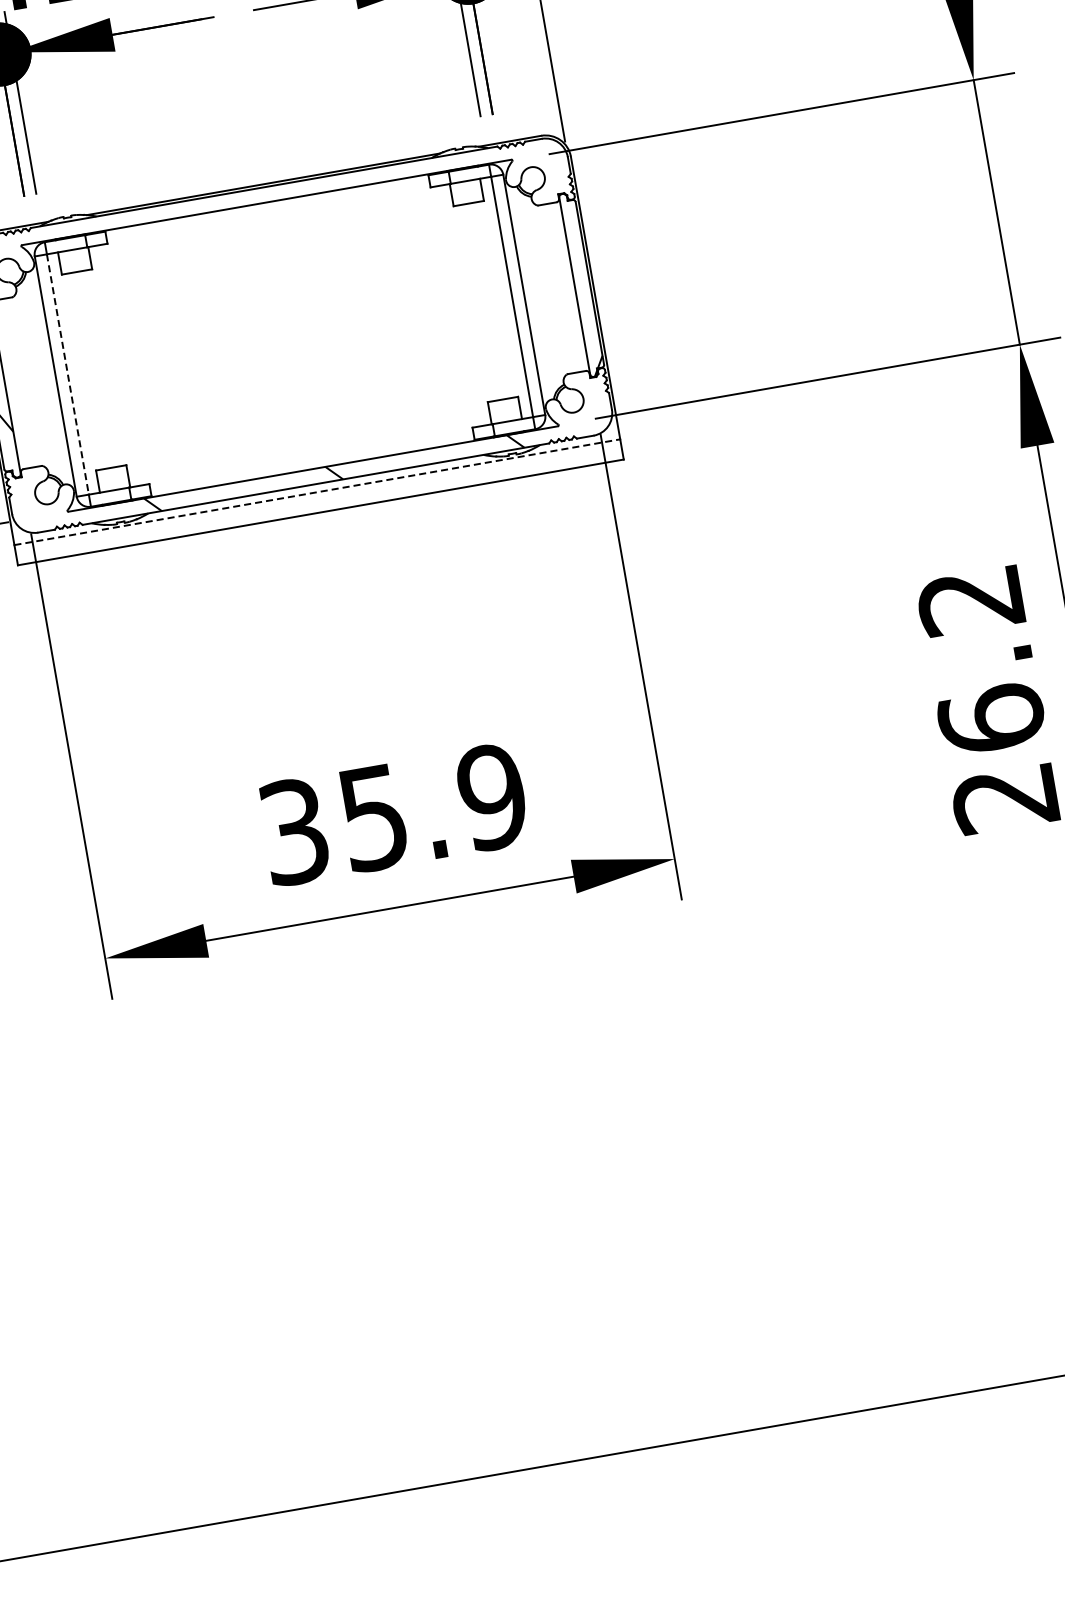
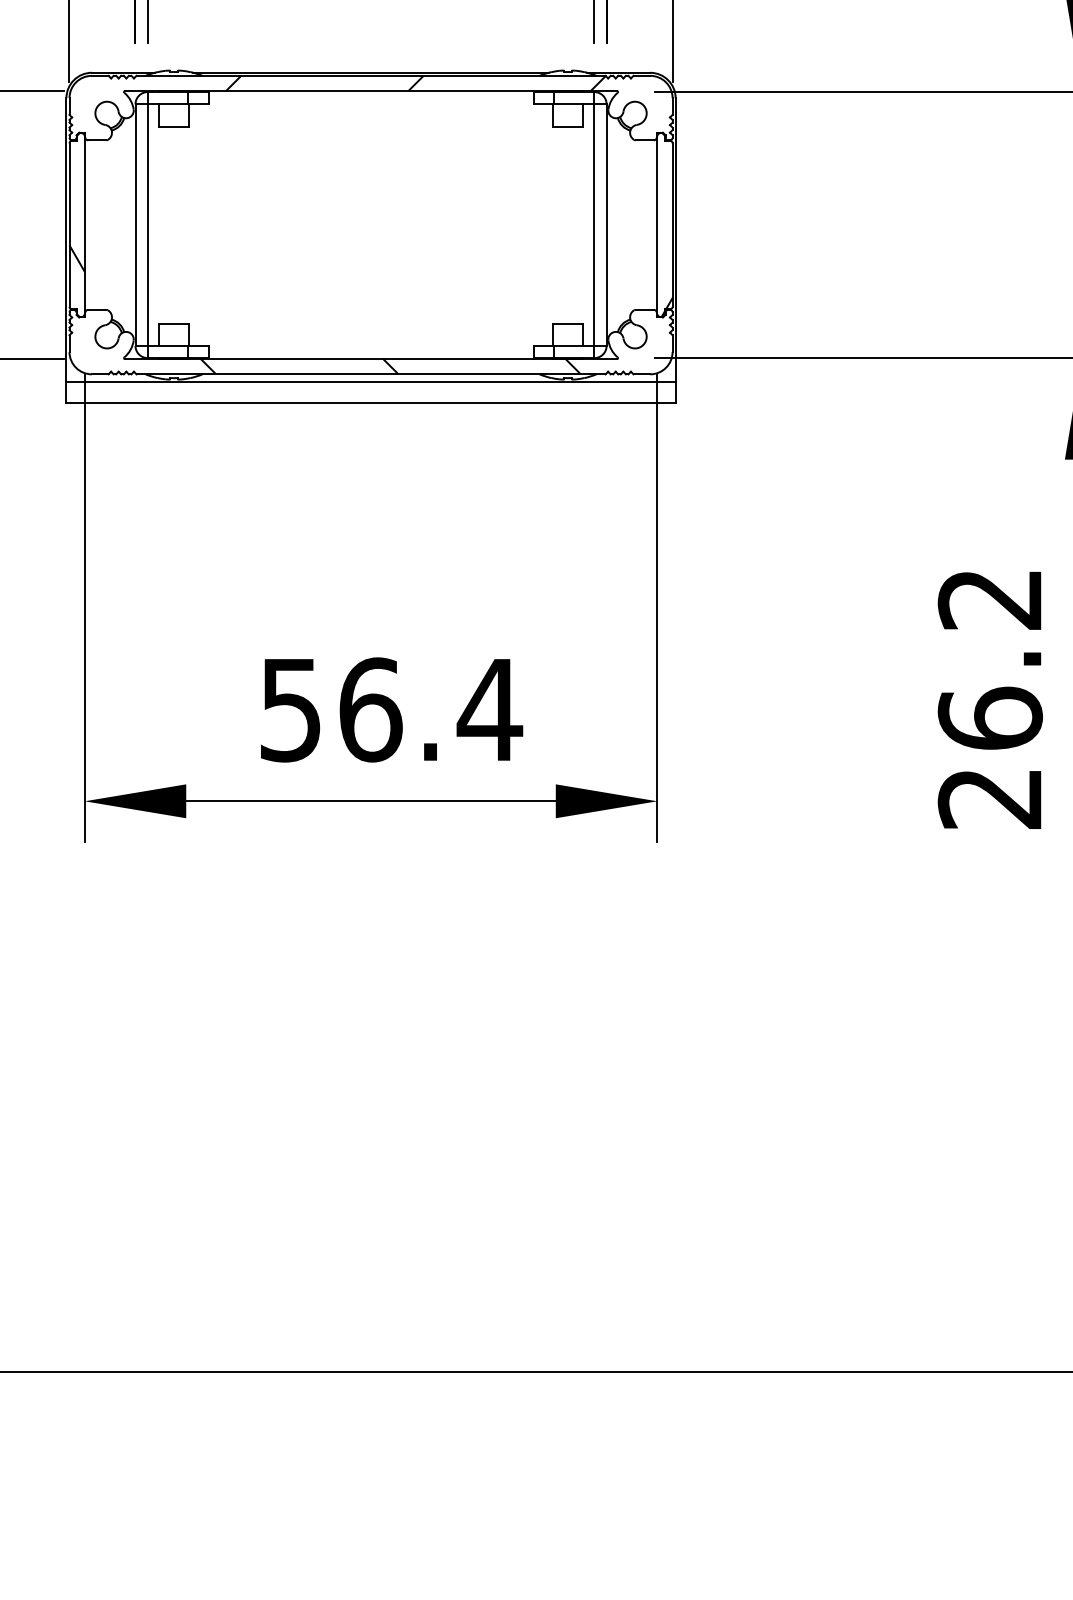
hatch: (309, 187) -> (415, 83), added
line: (67, 374) -> (147, 225), dashed -> solid
line: (317, 492) -> (371, 382), dashed -> solid
text: (394, 813) -> (391, 709), 35.9 -> 56.4

